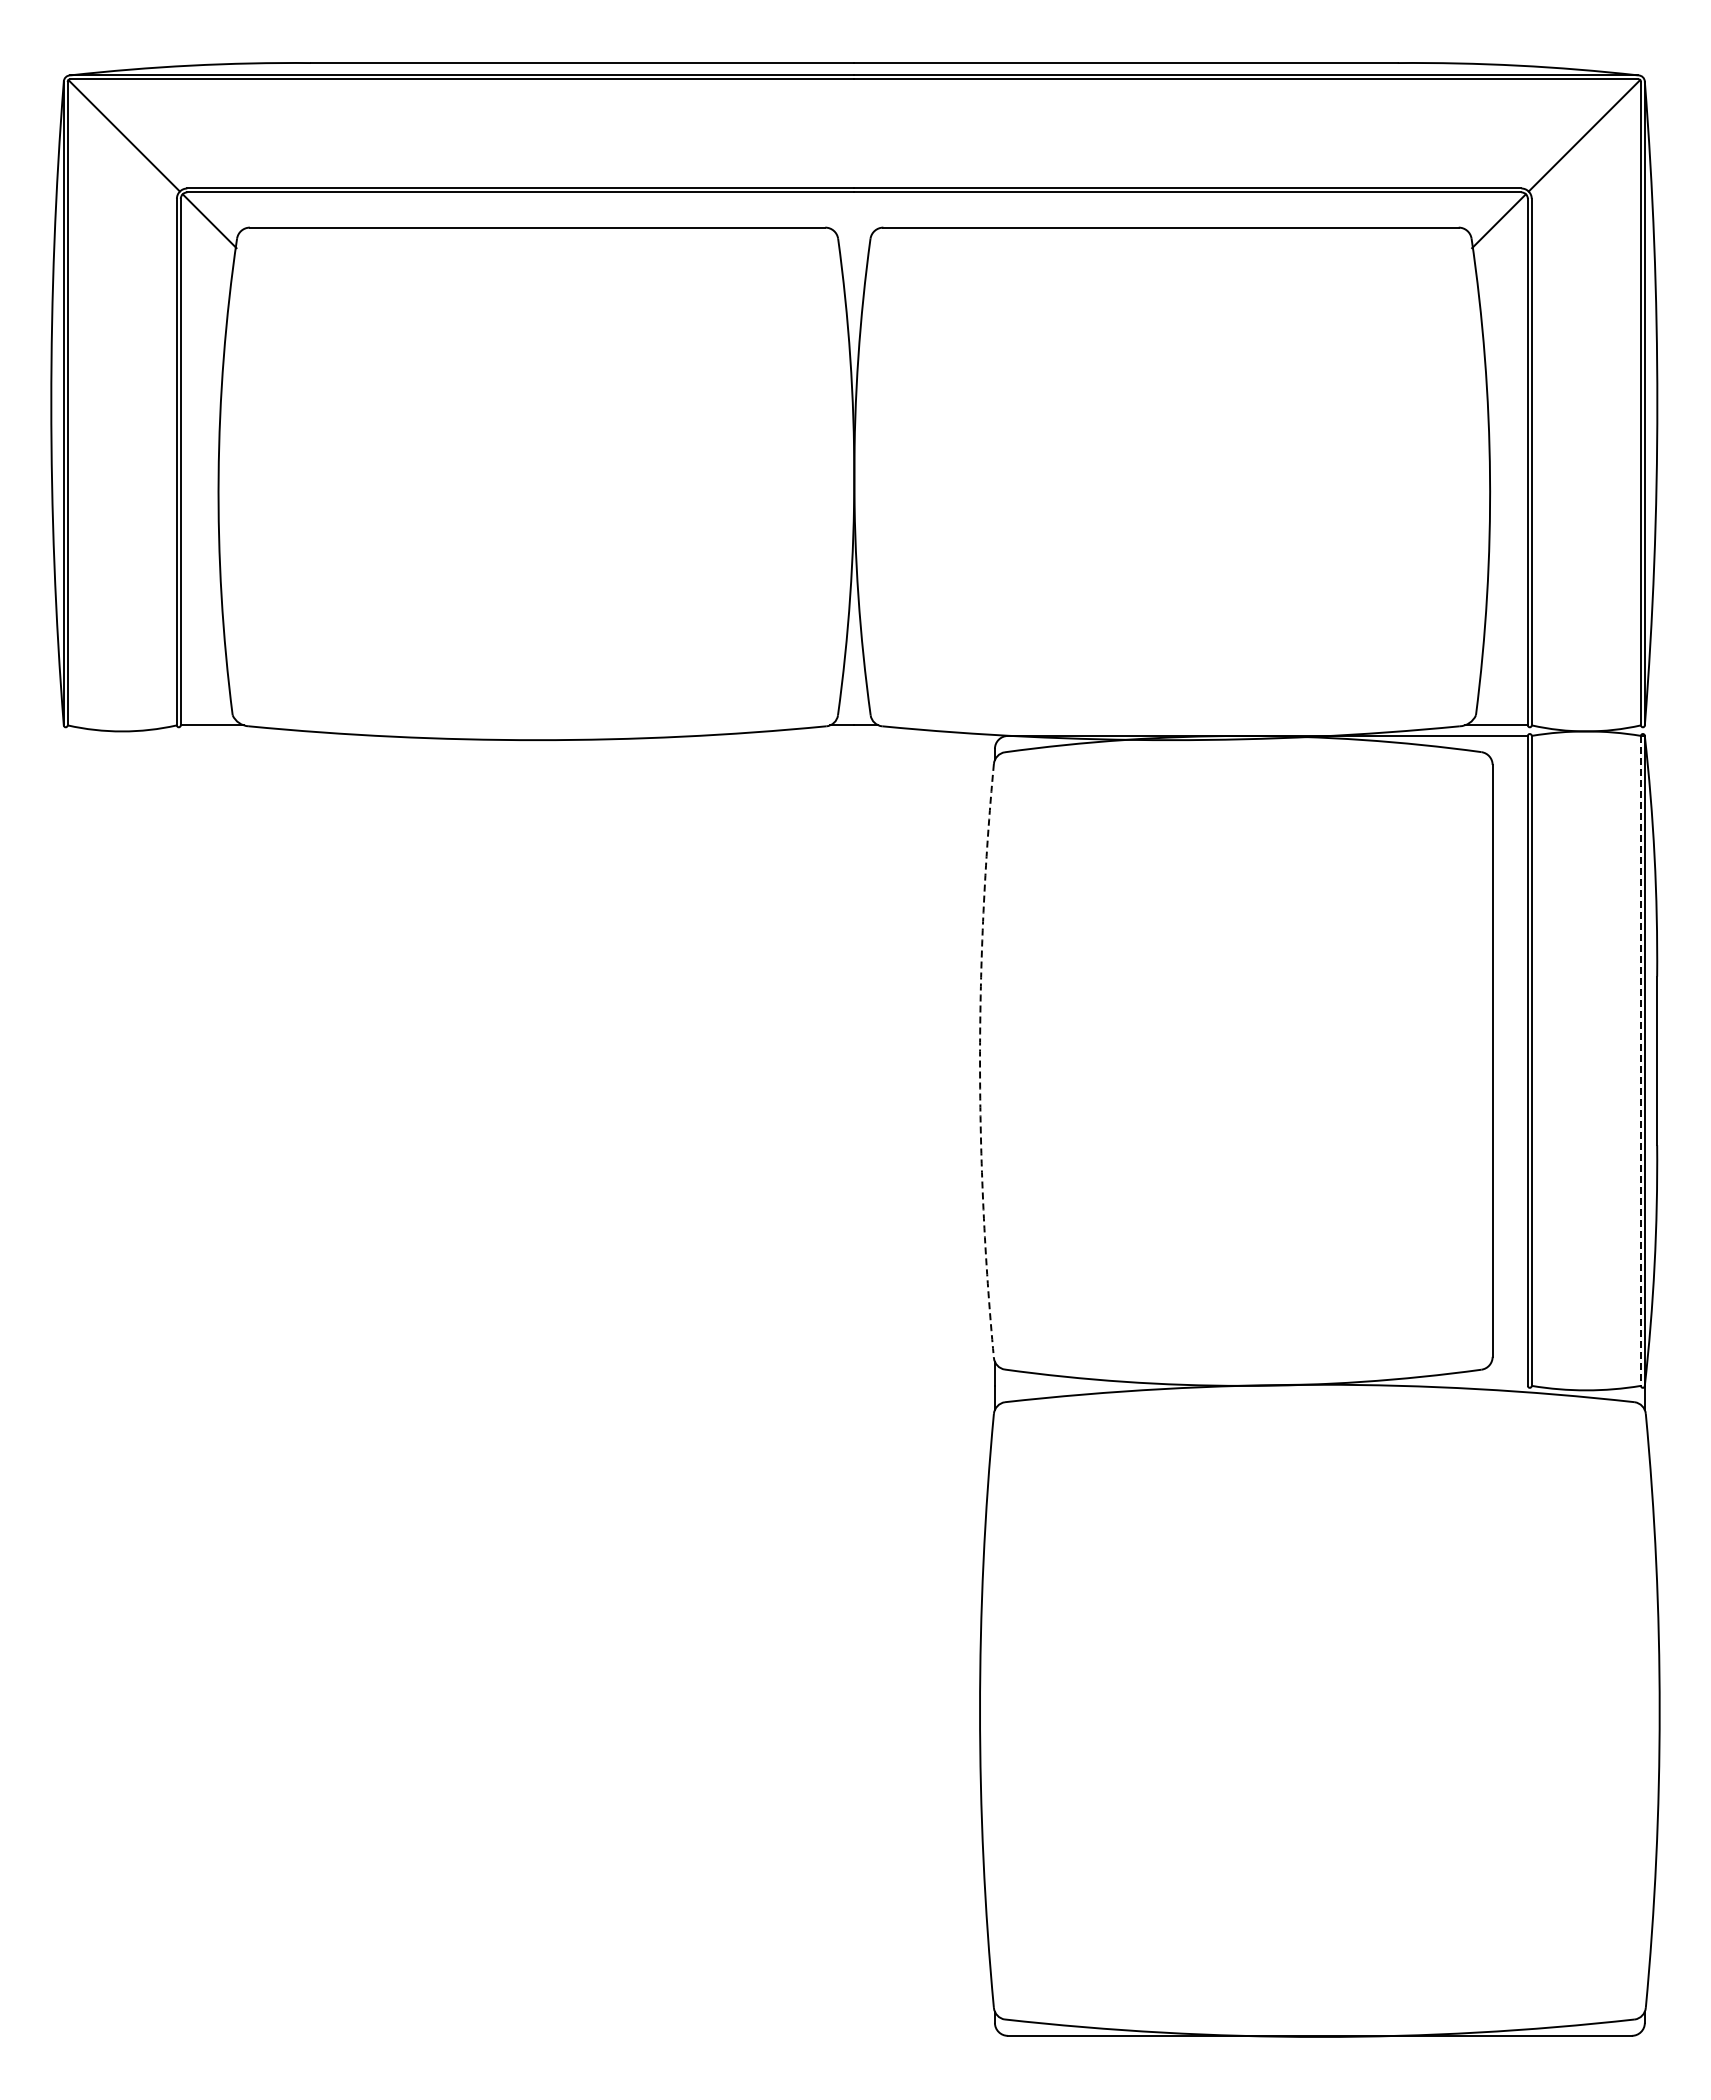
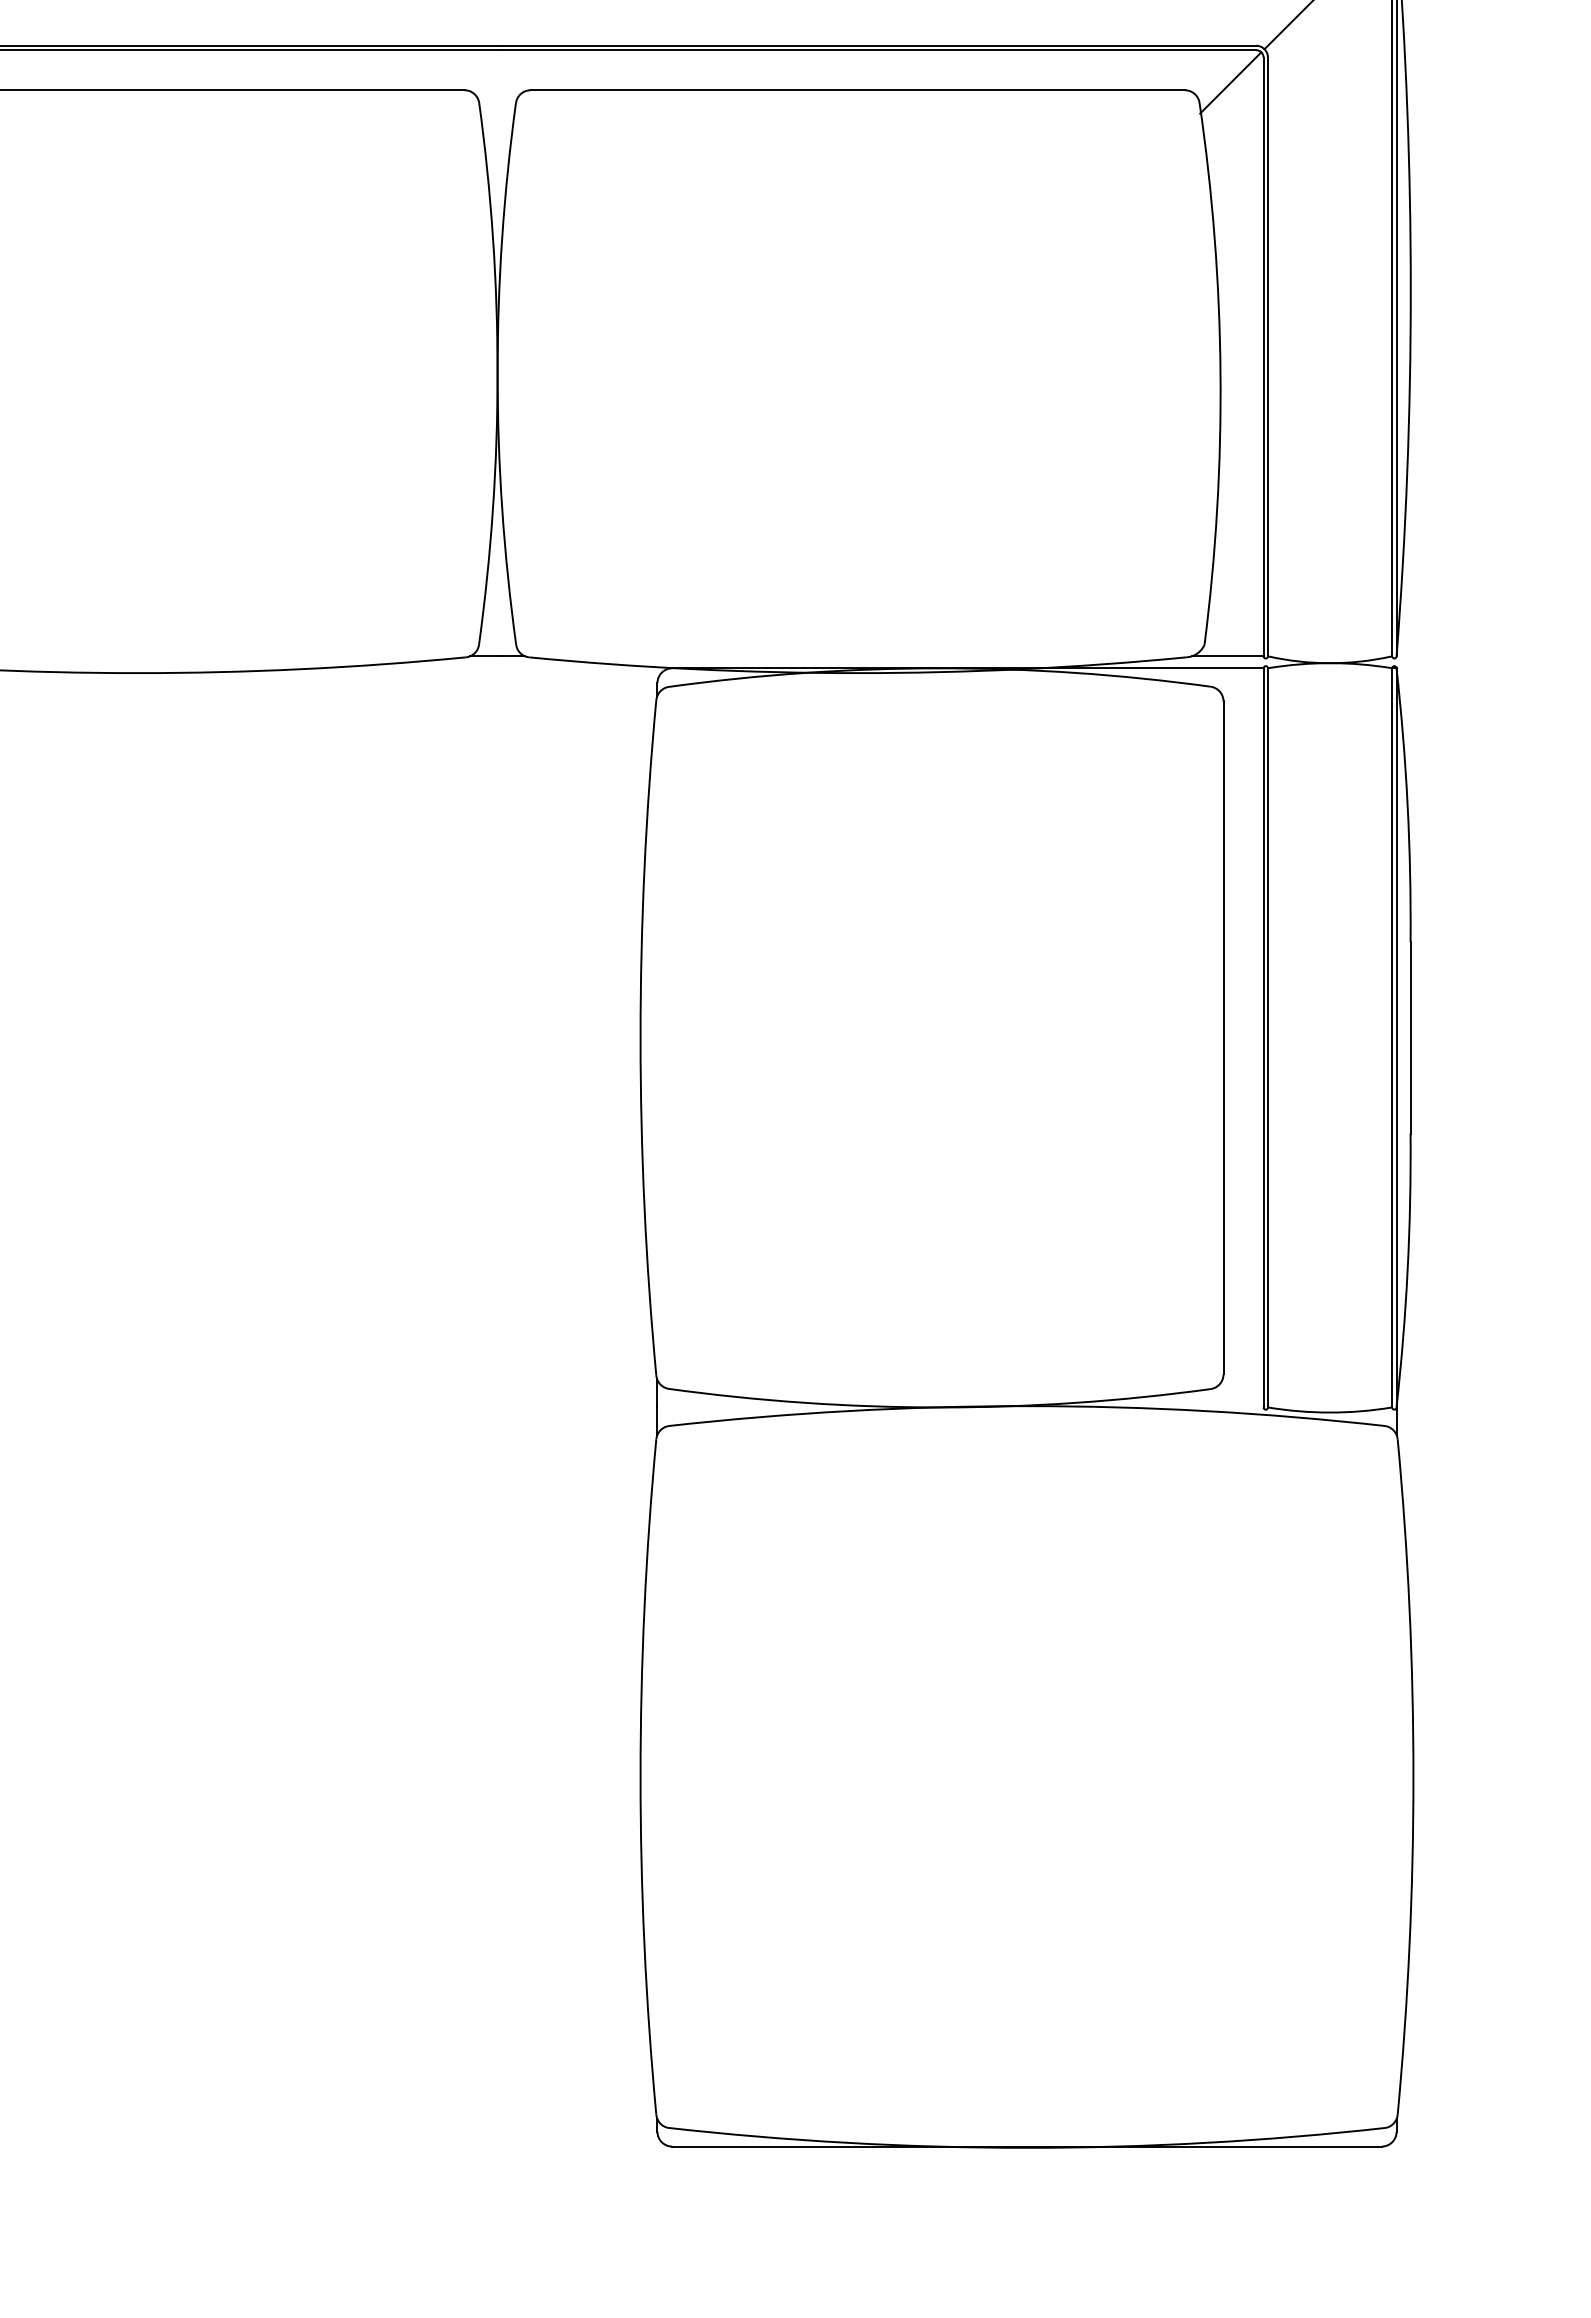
arc: (980, 1060) -> (641, 1037), dashed -> solid
line: (1640, 1060) -> (1391, 1037), dashed -> solid

